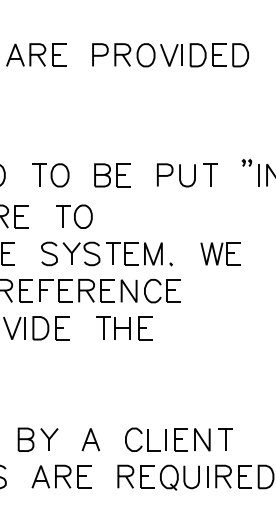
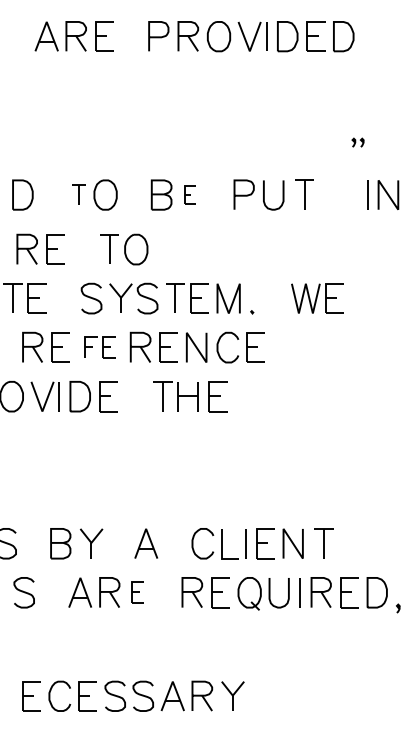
part: (246, 162) -> (357, 142), moved
part: (39, 174) -> (78, 194), size x0.7
part: (123, 174) -> (189, 194), size x0.6
part: (55, 291) -> (99, 347), size x0.7
part: (84, 476) -> (137, 592), size x0.7

